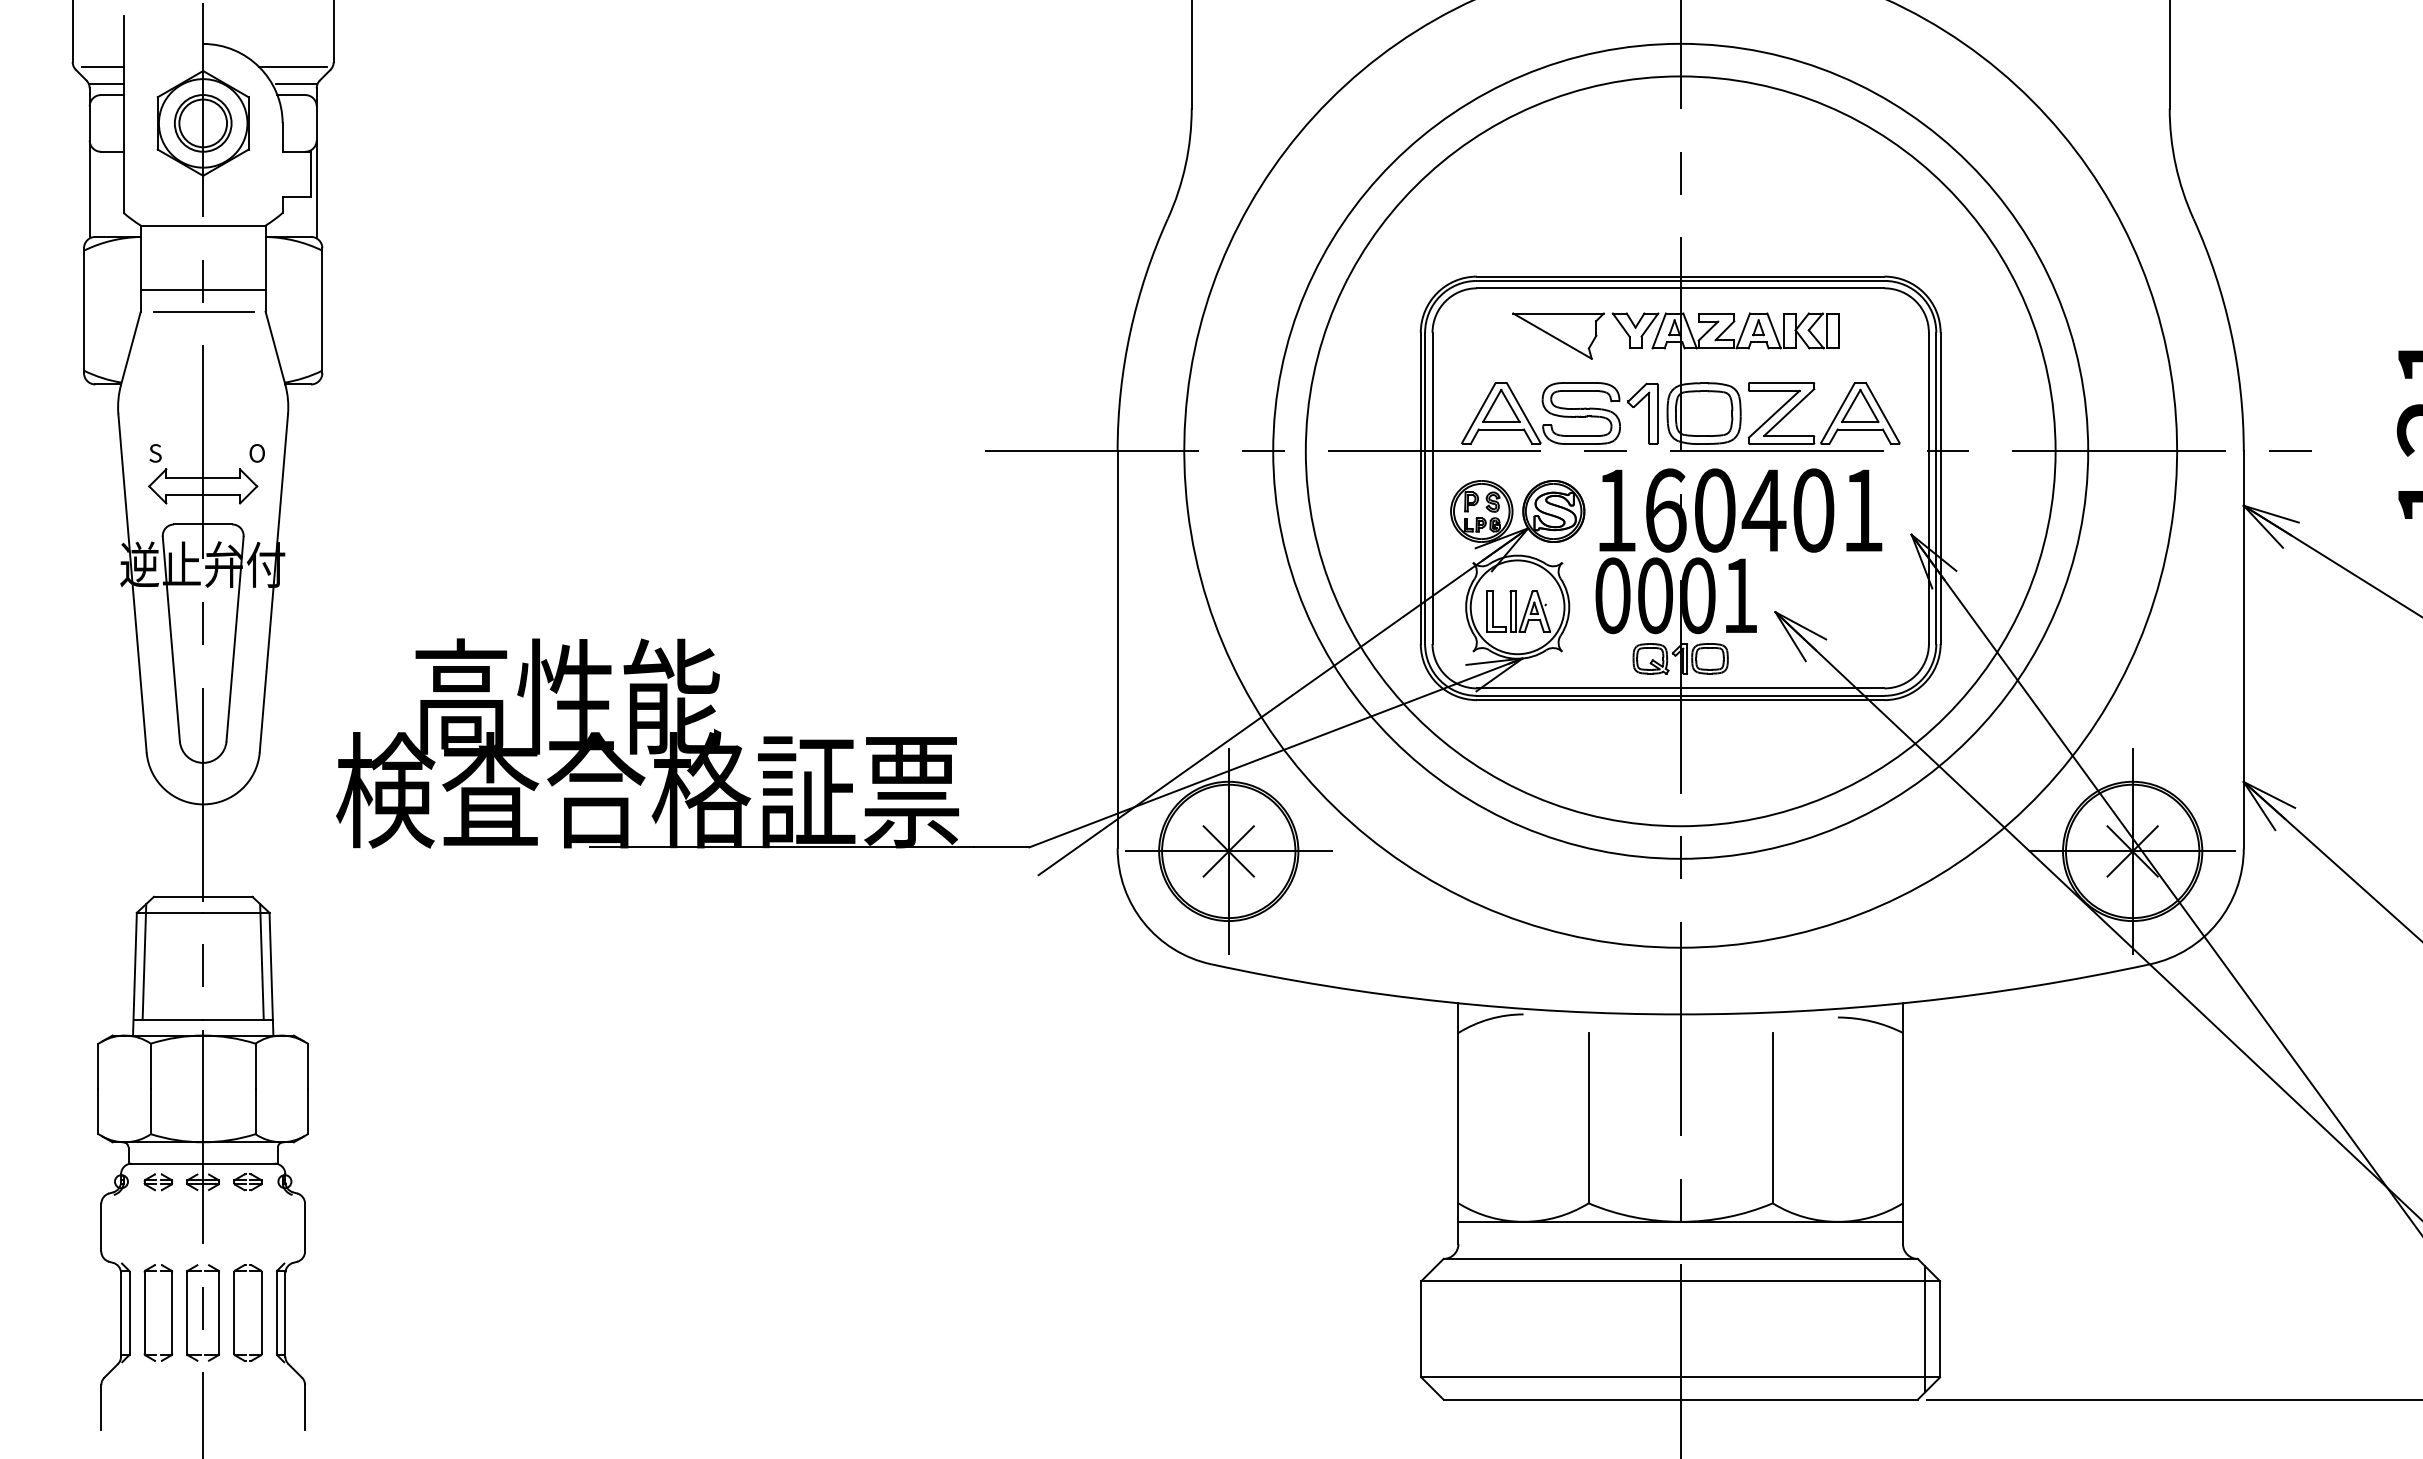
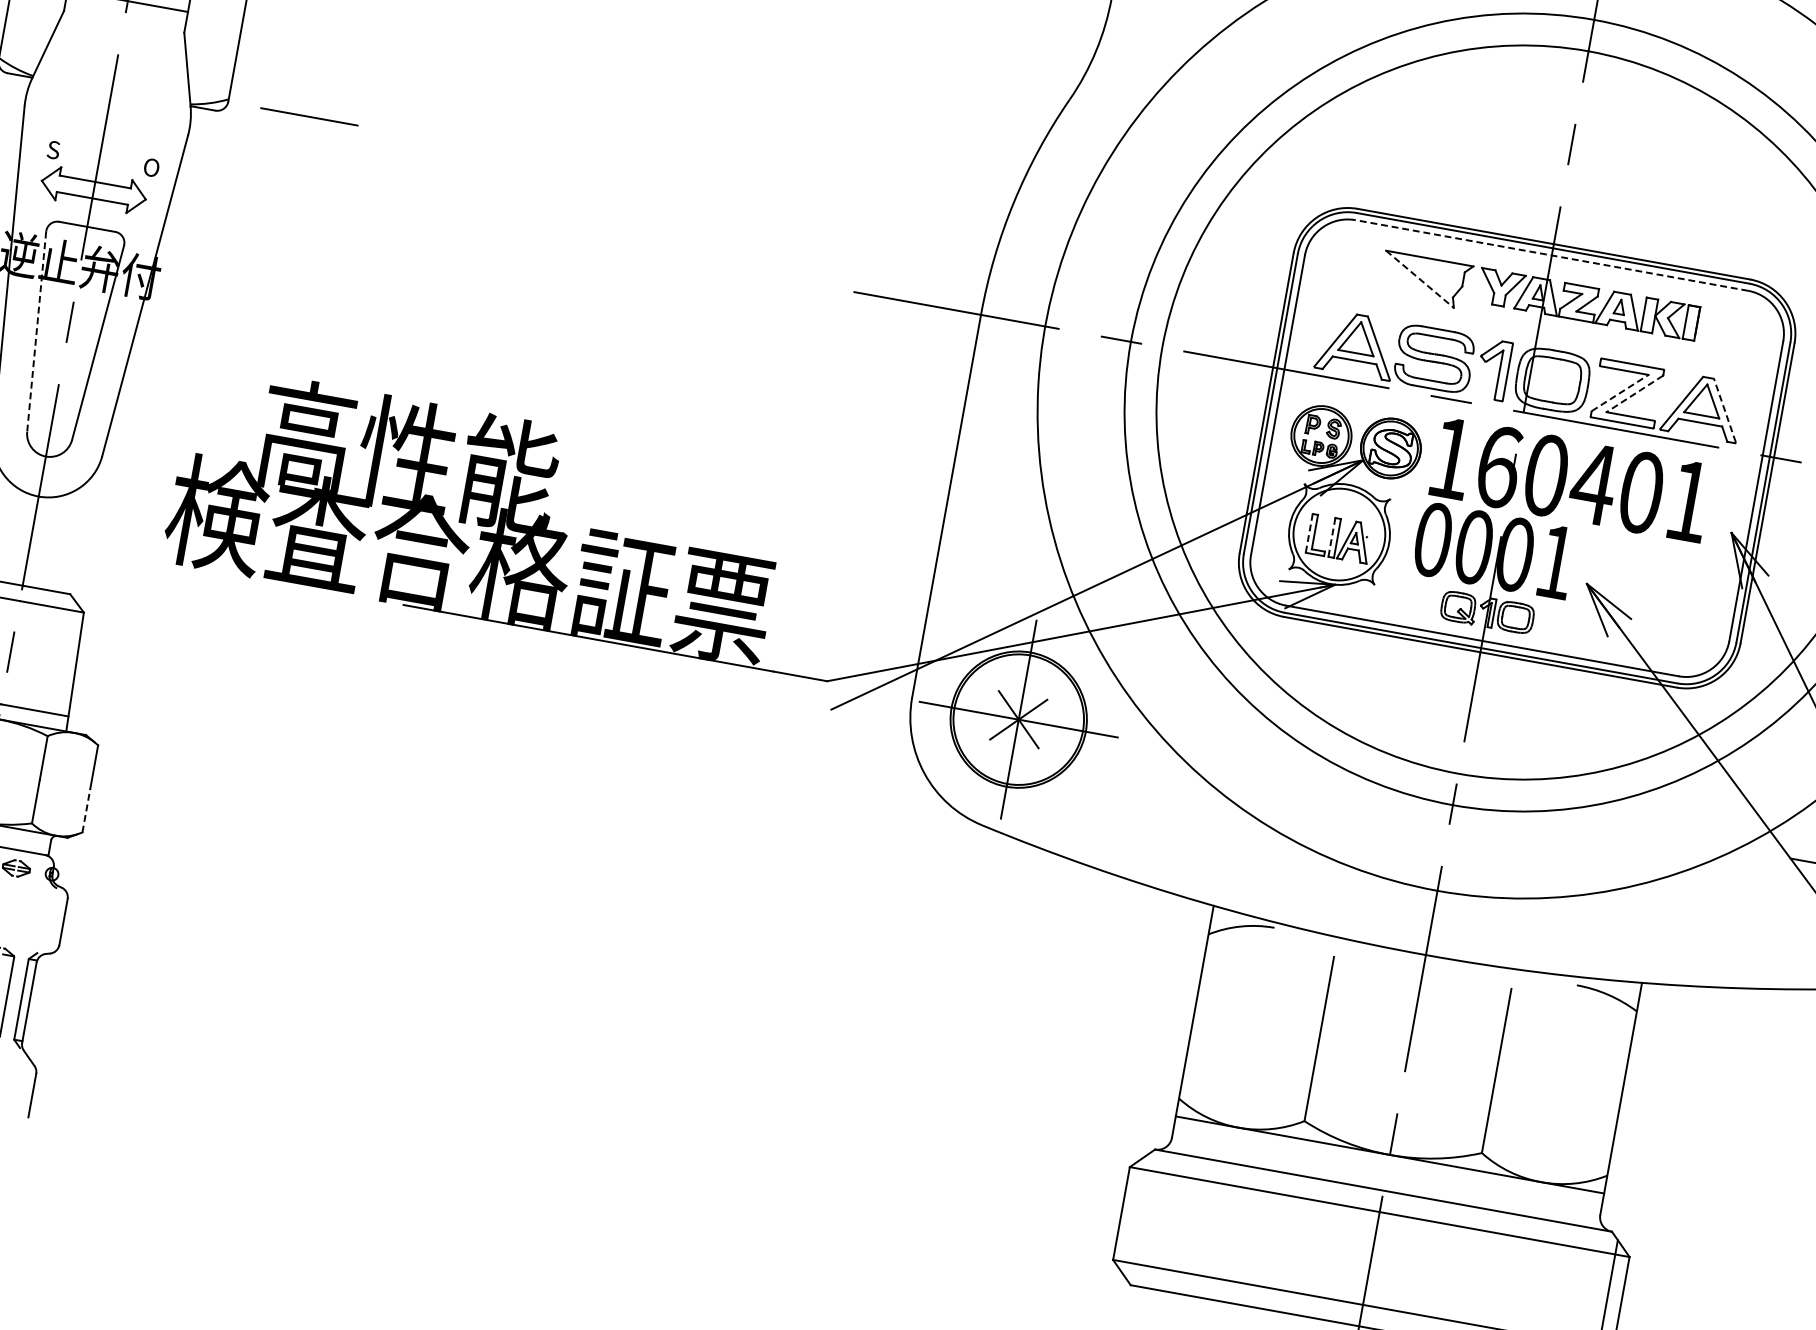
line: (1680, 288) -> (1551, 255), solid -> dashed
line: (203, 311) -> (309, 116), moved
line: (1552, 336) -> (1419, 279), solid -> dashed
line: (1788, 412) -> (1634, 393), solid -> dashed
line: (1882, 412) -> (1724, 410), solid -> dashed
line: (1774, 413) -> (1620, 392), solid -> dashed
line: (1487, 612) -> (1309, 534), solid -> dashed
line: (1510, 612) -> (1331, 538), solid -> dashed
line: (171, 639) -> (36, 332), solid -> dashed
line: (261, 962) -> (67, 659), removed
line: (307, 1111) -> (85, 810), solid -> dashed

